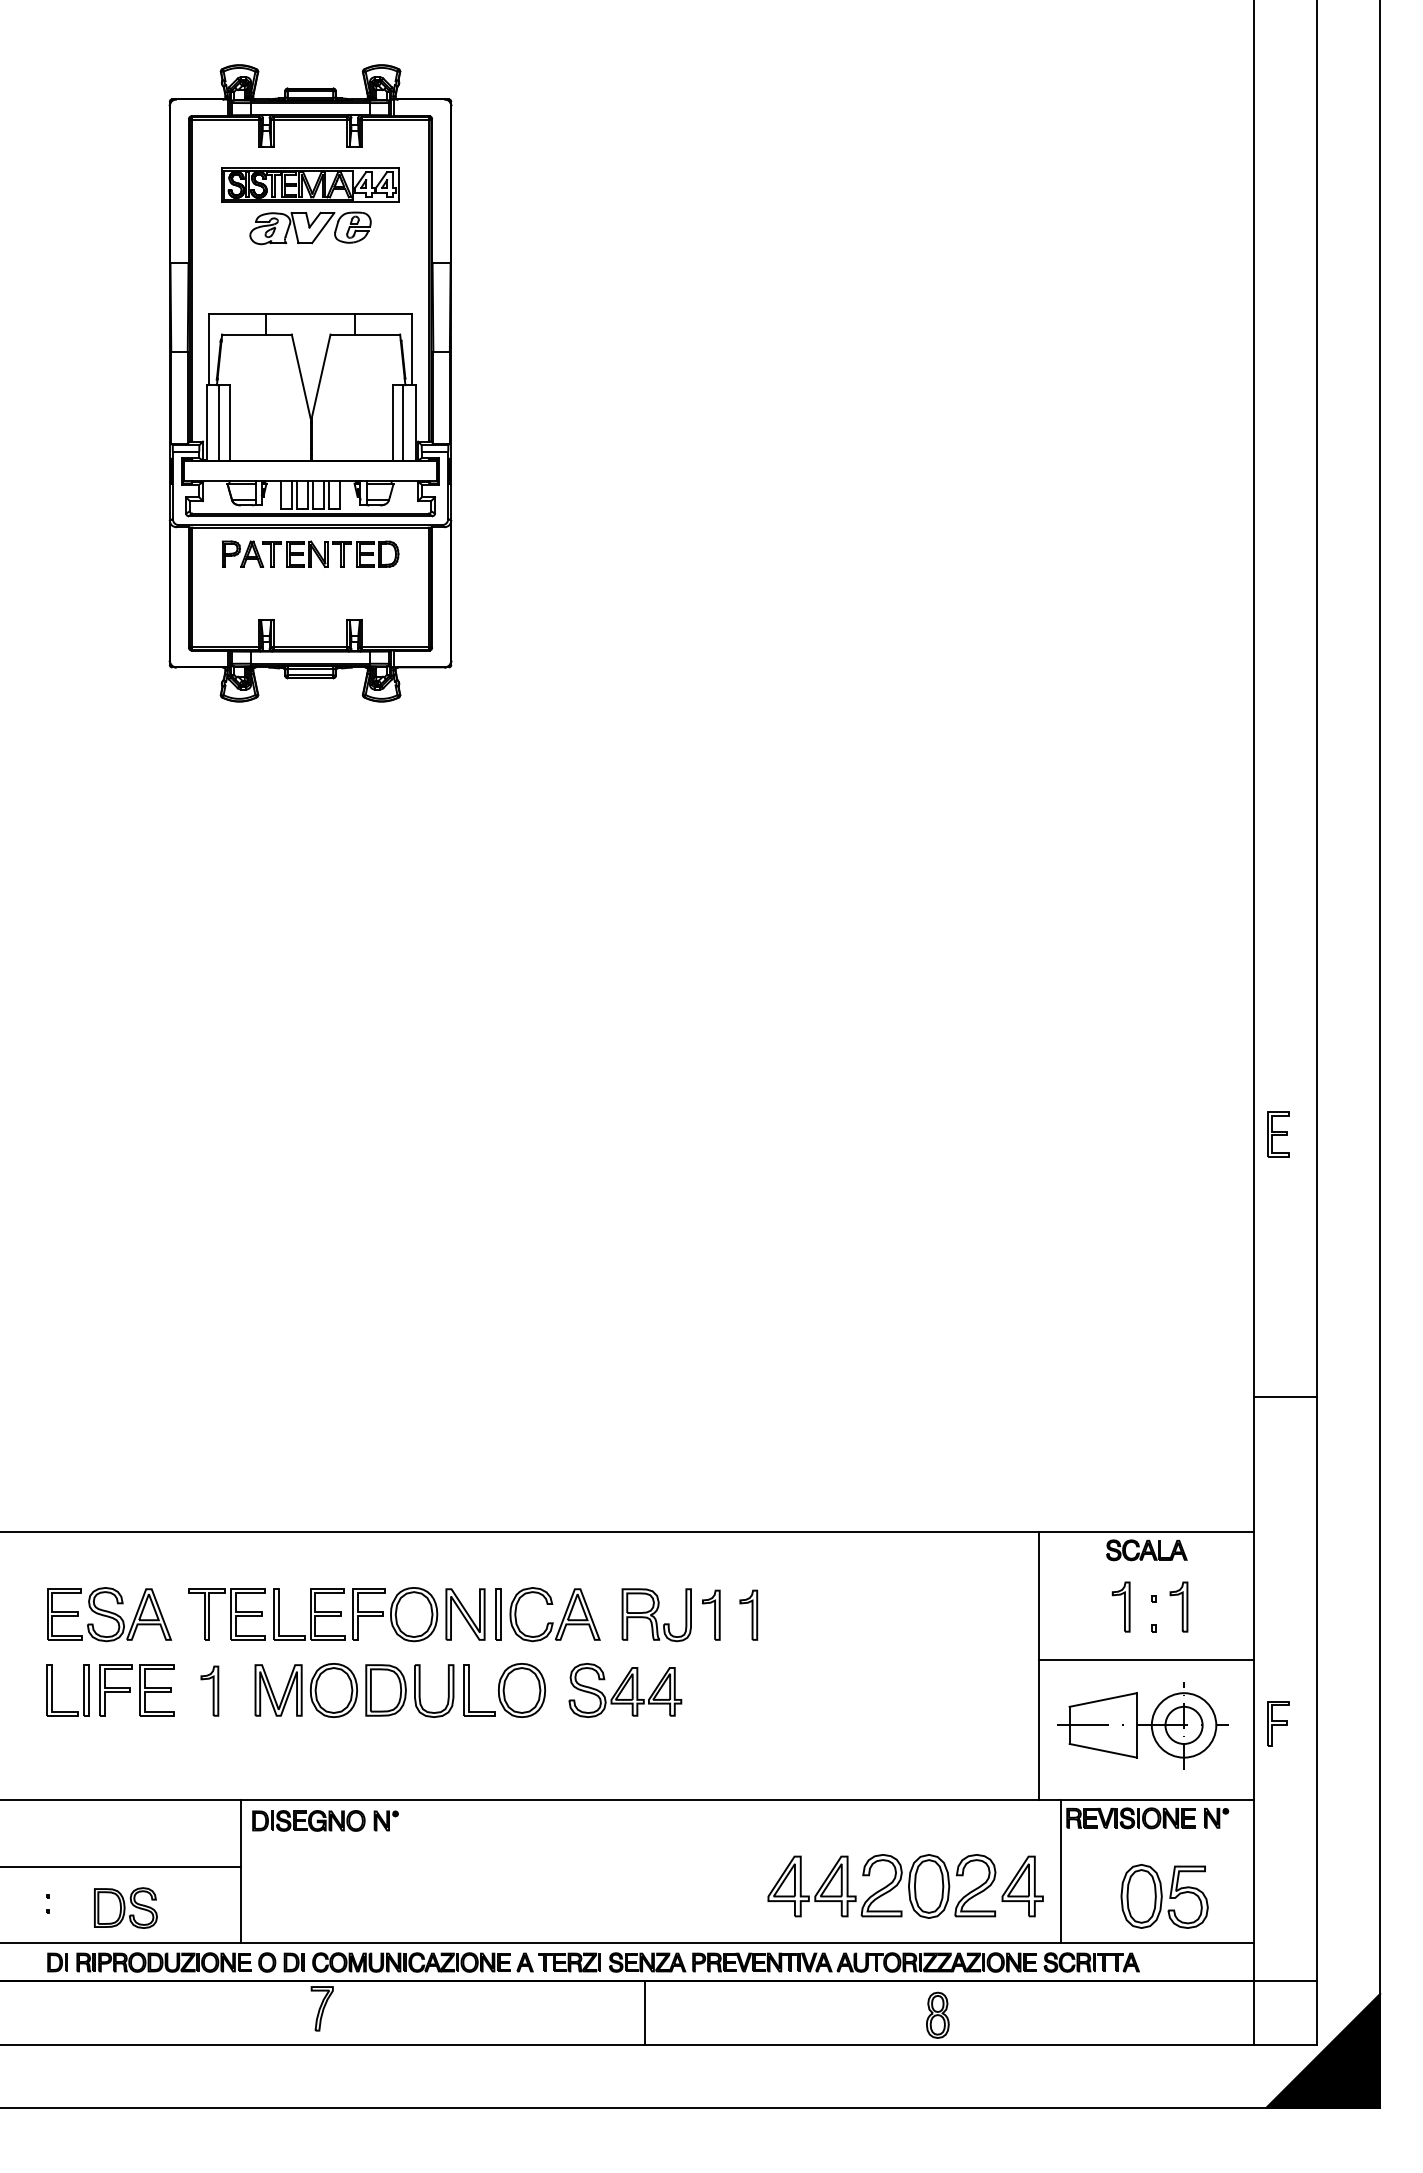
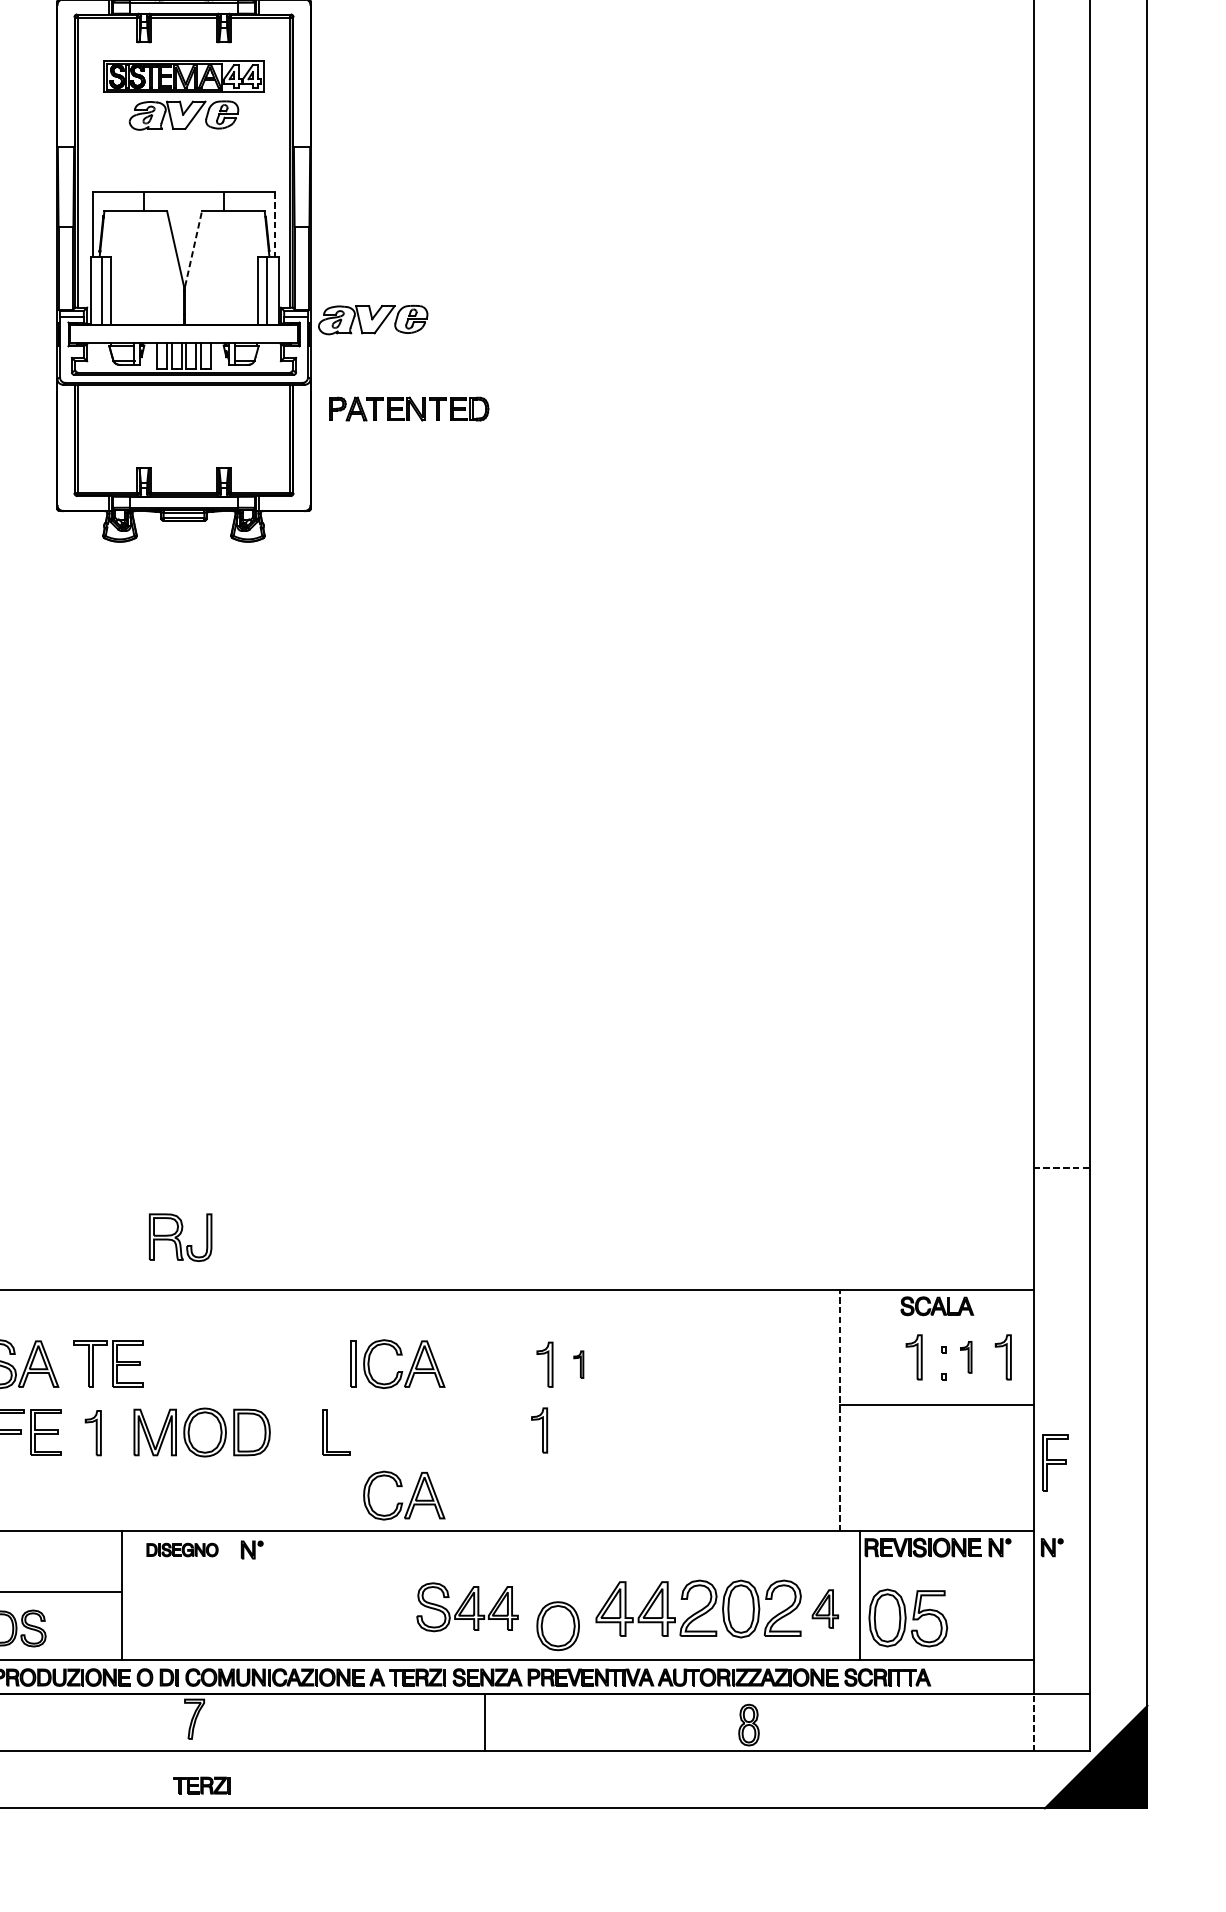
line: (411, 349) -> (274, 224), solid -> dashed
line: (321, 376) -> (193, 249), solid -> dashed
part: (520, 455) -> (373, 320), added
part: (310, 553) -> (409, 408), moved
part: (1278, 1134) -> (1055, 931), removed
line: (1285, 1397) -> (1062, 1168), solid -> dashed
part: (1178, 1606) -> (965, 1356), size x0.7
part: (1219, 1606) -> (1002, 1356), added
part: (379, 1614) -> (246, 1364), removed
part: (748, 1614) -> (578, 1364), size x0.6
part: (656, 1615) -> (180, 1237), moved
line: (1038, 1665) -> (839, 1410), solid -> dashed
part: (705, 1687) -> (539, 1429), added
part: (420, 1690) -> (283, 1432), removed
part: (522, 1690) -> (558, 1626), moved
part: (625, 1690) -> (467, 1607), moved
part: (1278, 1723) -> (1055, 1462), size x1.4
part: (1142, 1725) -> (933, 1464), removed
part: (553, 1768) -> (402, 1502), added
part: (1274, 1818) -> (1052, 1547), added
part: (308, 1820) -> (182, 1549), size x0.7
part: (1022, 1886) -> (825, 1609), size x0.7
part: (1164, 1896) -> (908, 1618), moved
line: (1253, 2012) -> (1033, 1722), solid -> dashed
part: (330, 2082) -> (201, 1785), added

